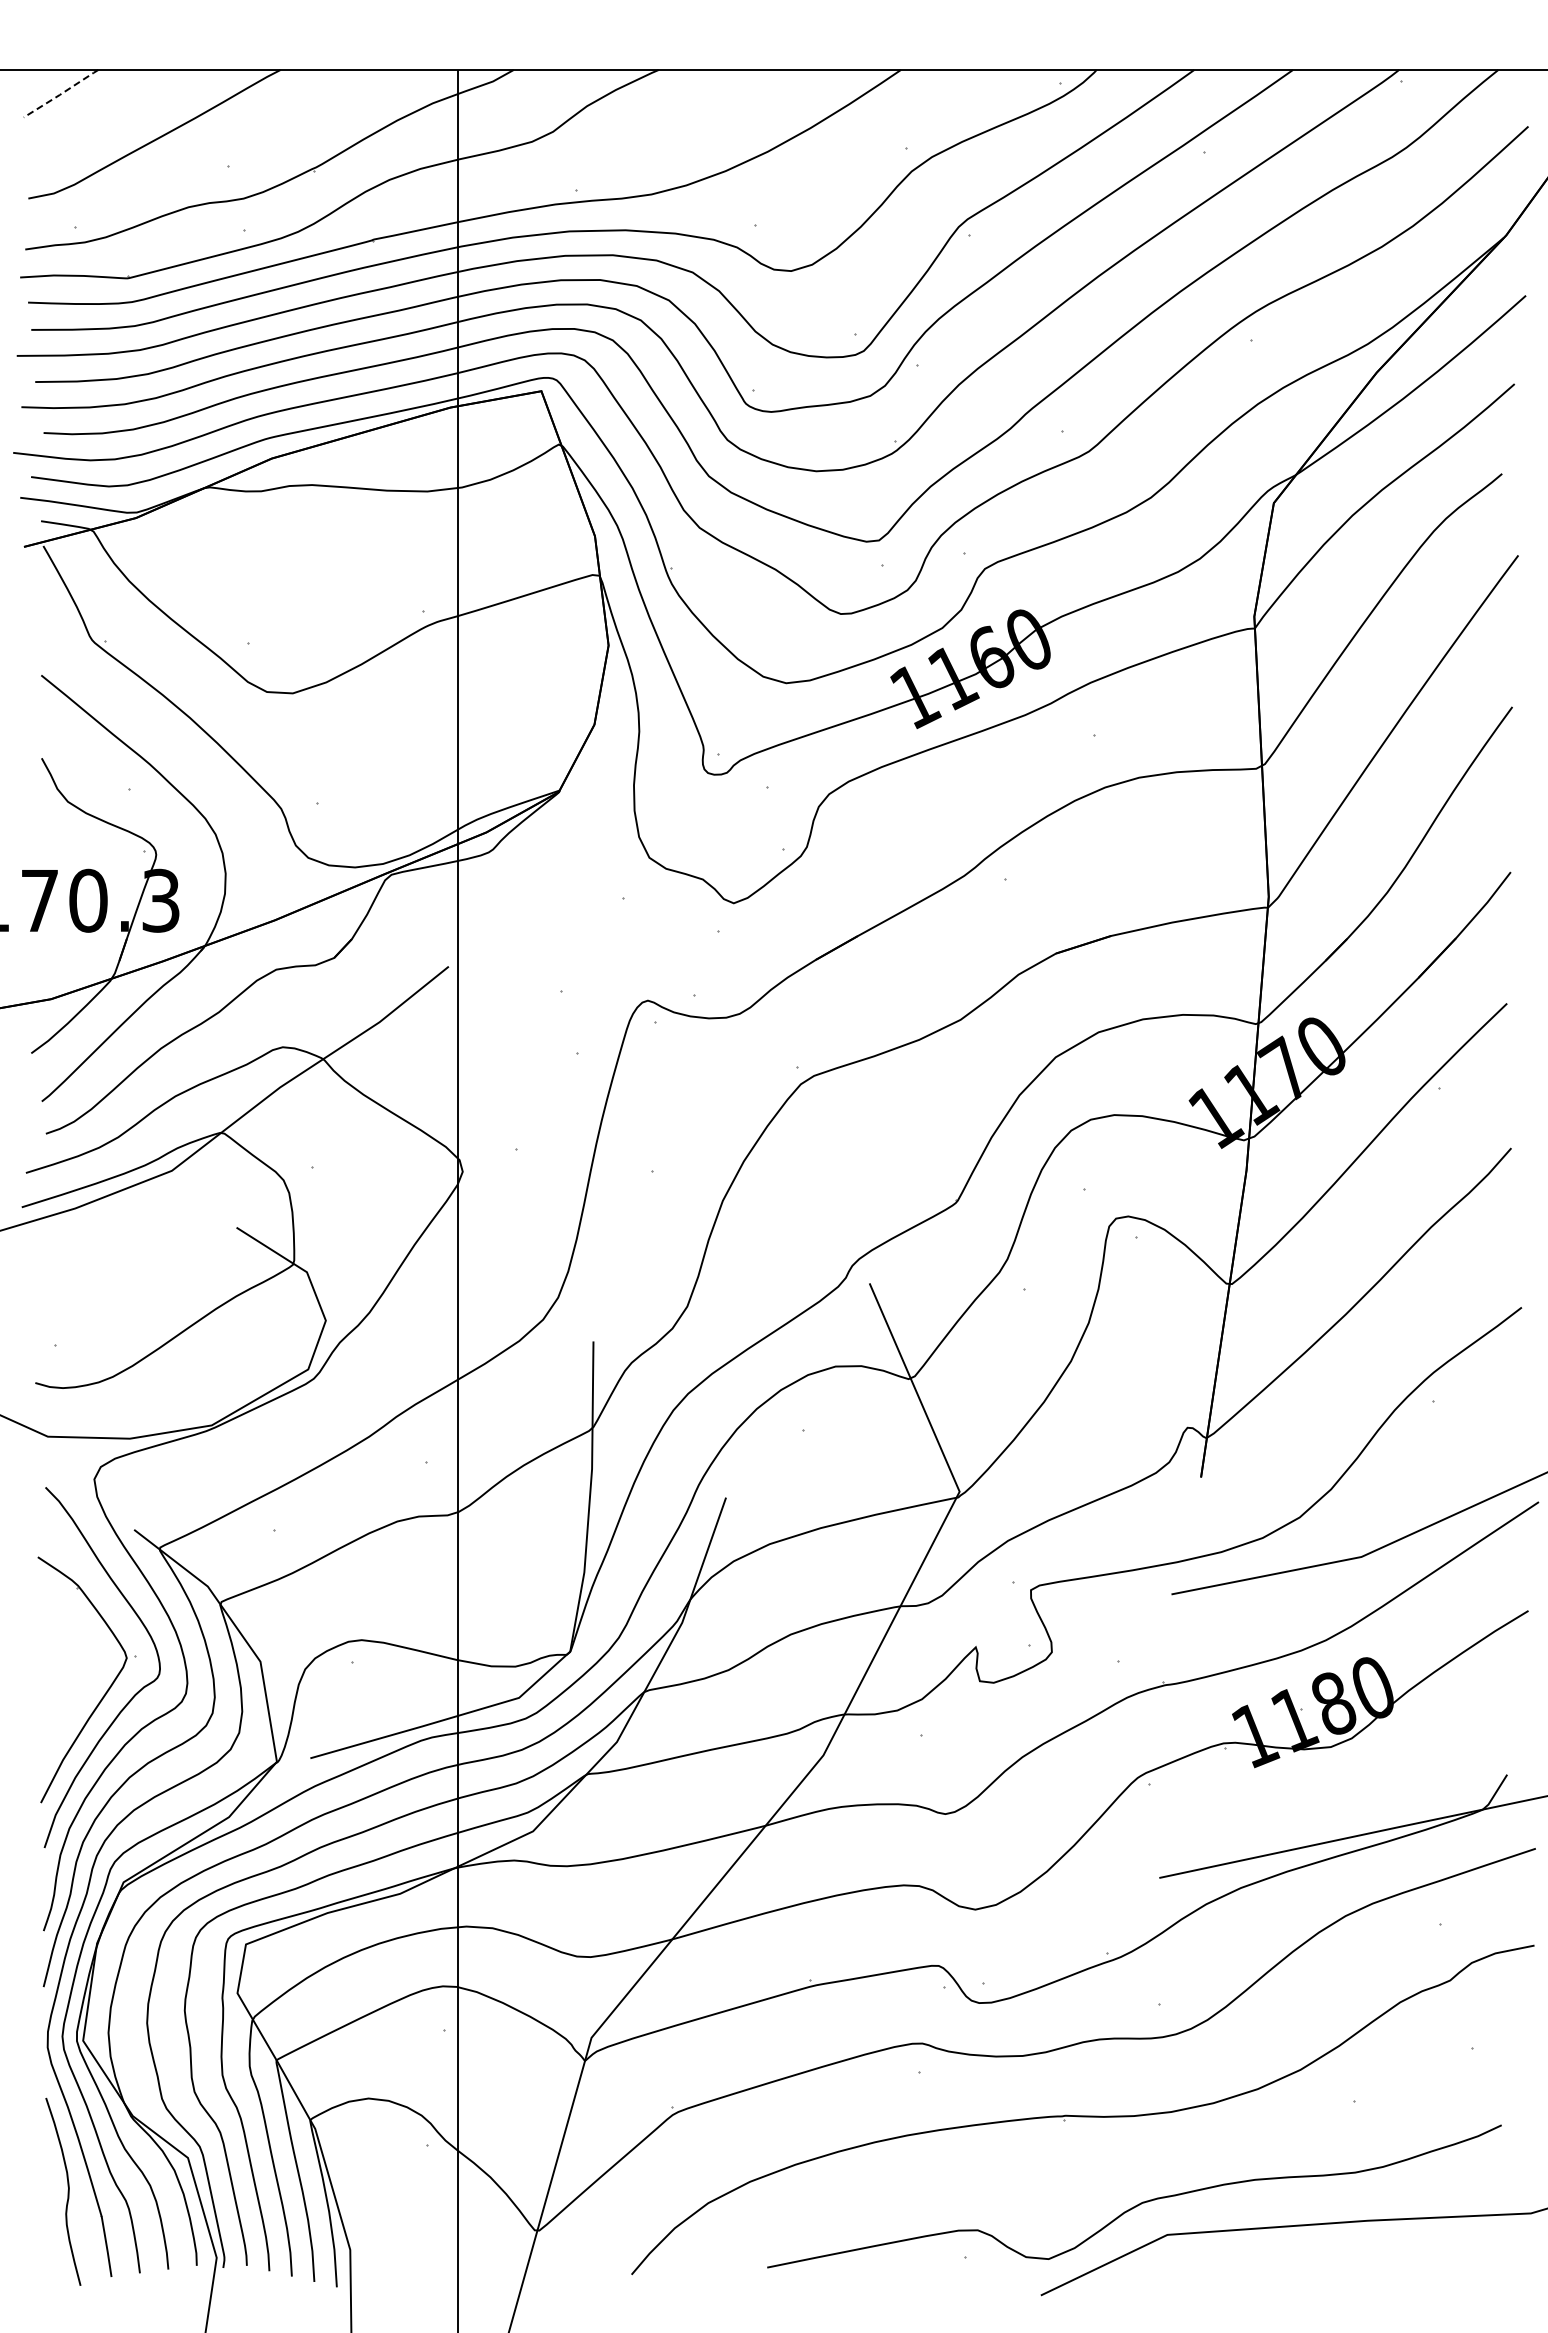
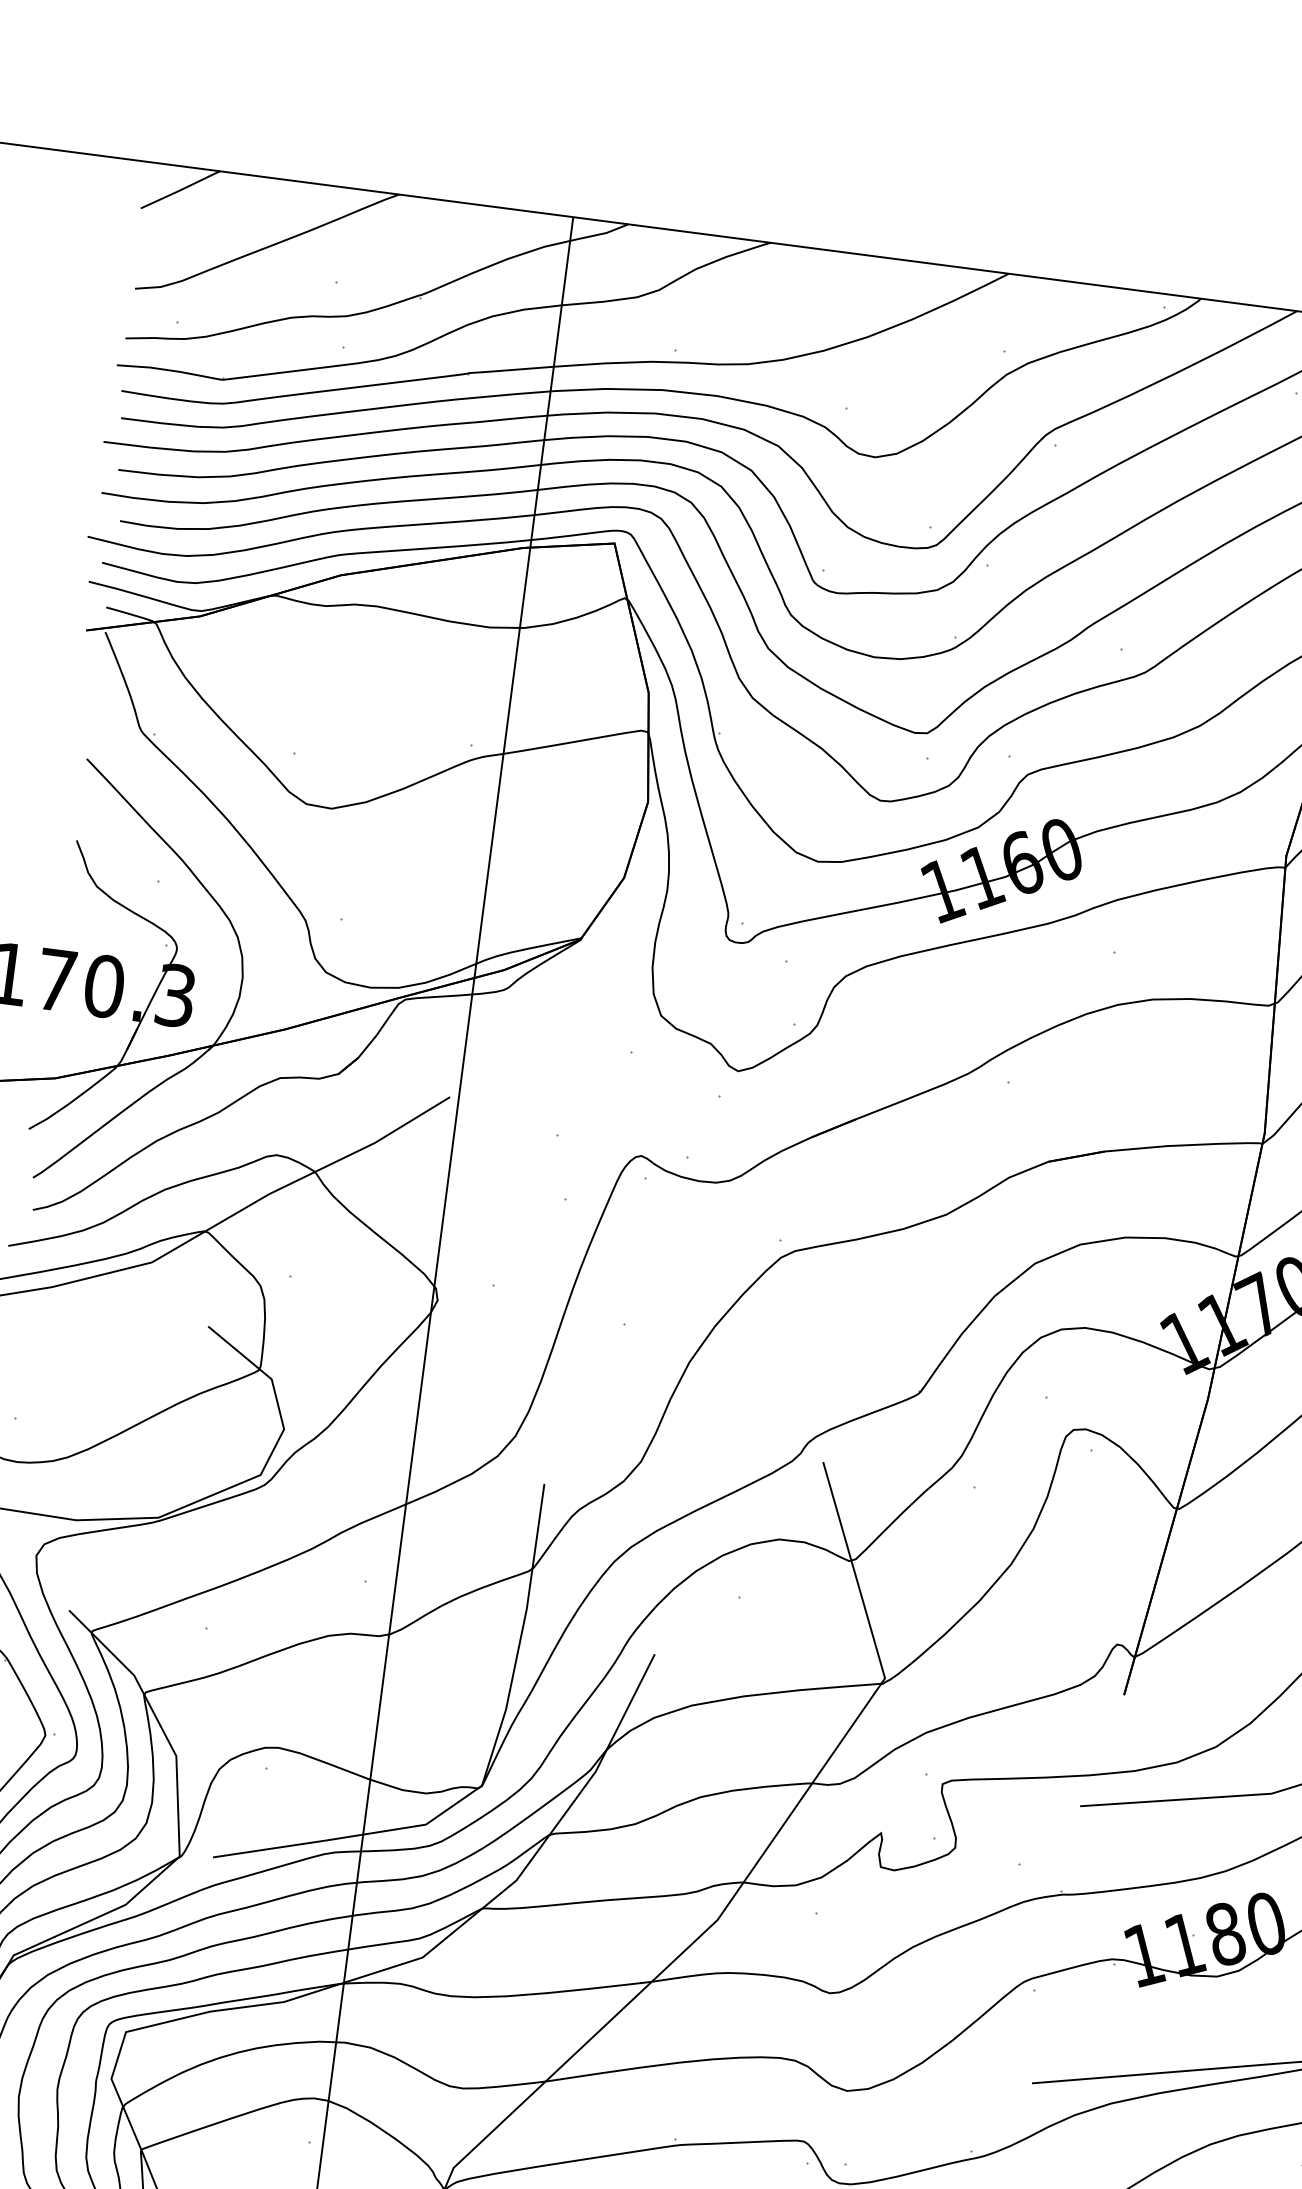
line: (61, 93) -> (180, 189), dashed -> solid

